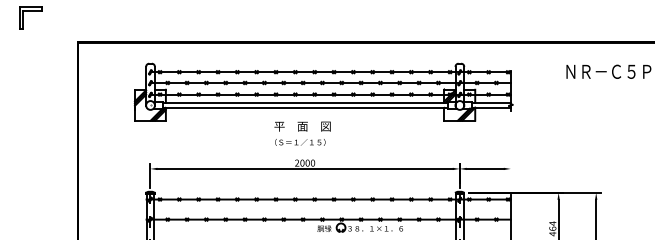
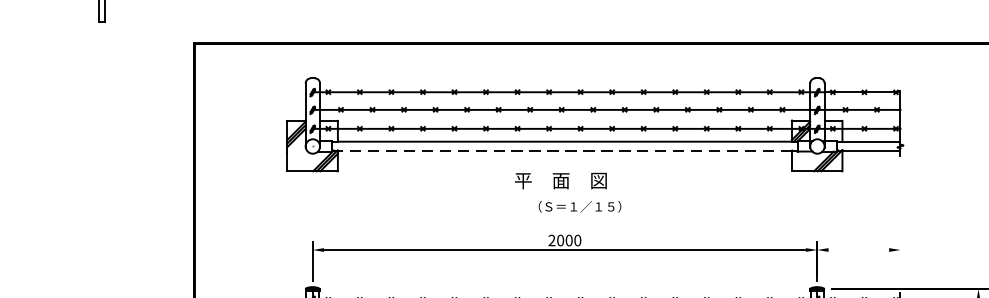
line: (304, 107) -> (563, 149), solid -> dashed
text: (300, 142) -> (580, 206), moved
line: (484, 168) -> (857, 249), removed

